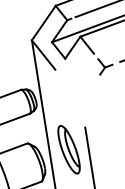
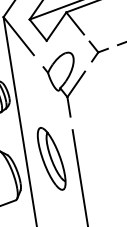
part: (78, 92) -> (63, 84), added

